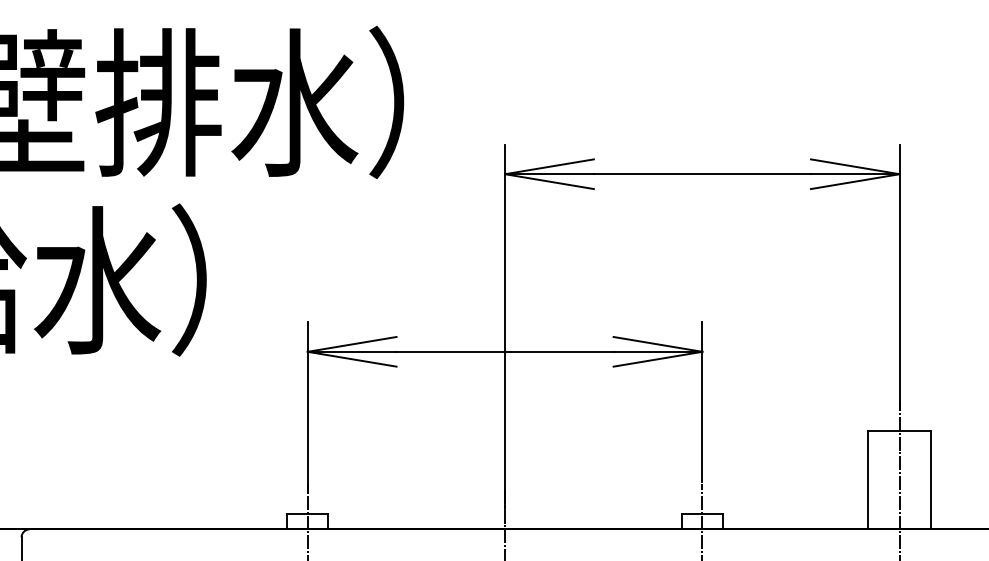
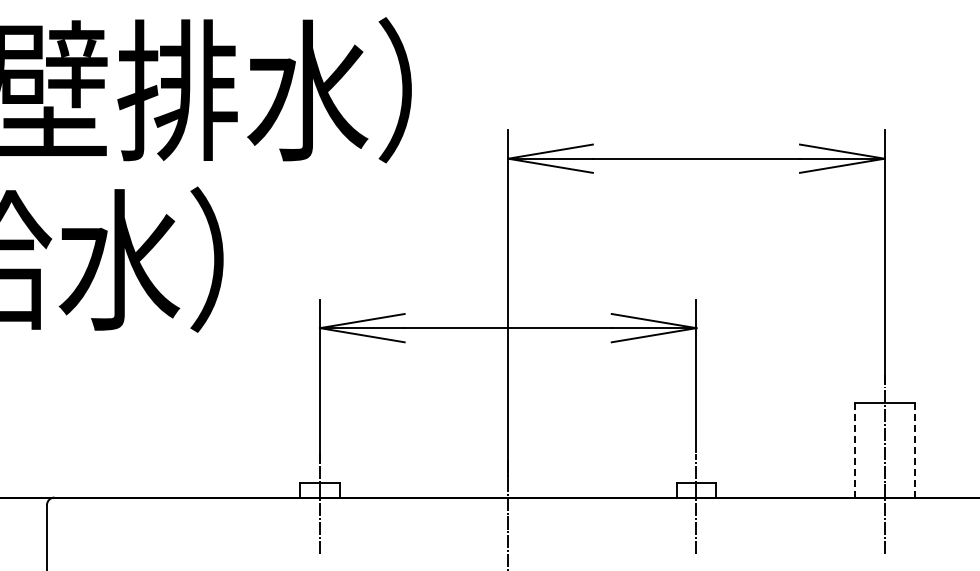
line: (868, 480) -> (854, 450), solid -> dashed
line: (930, 480) -> (914, 450), solid -> dashed

